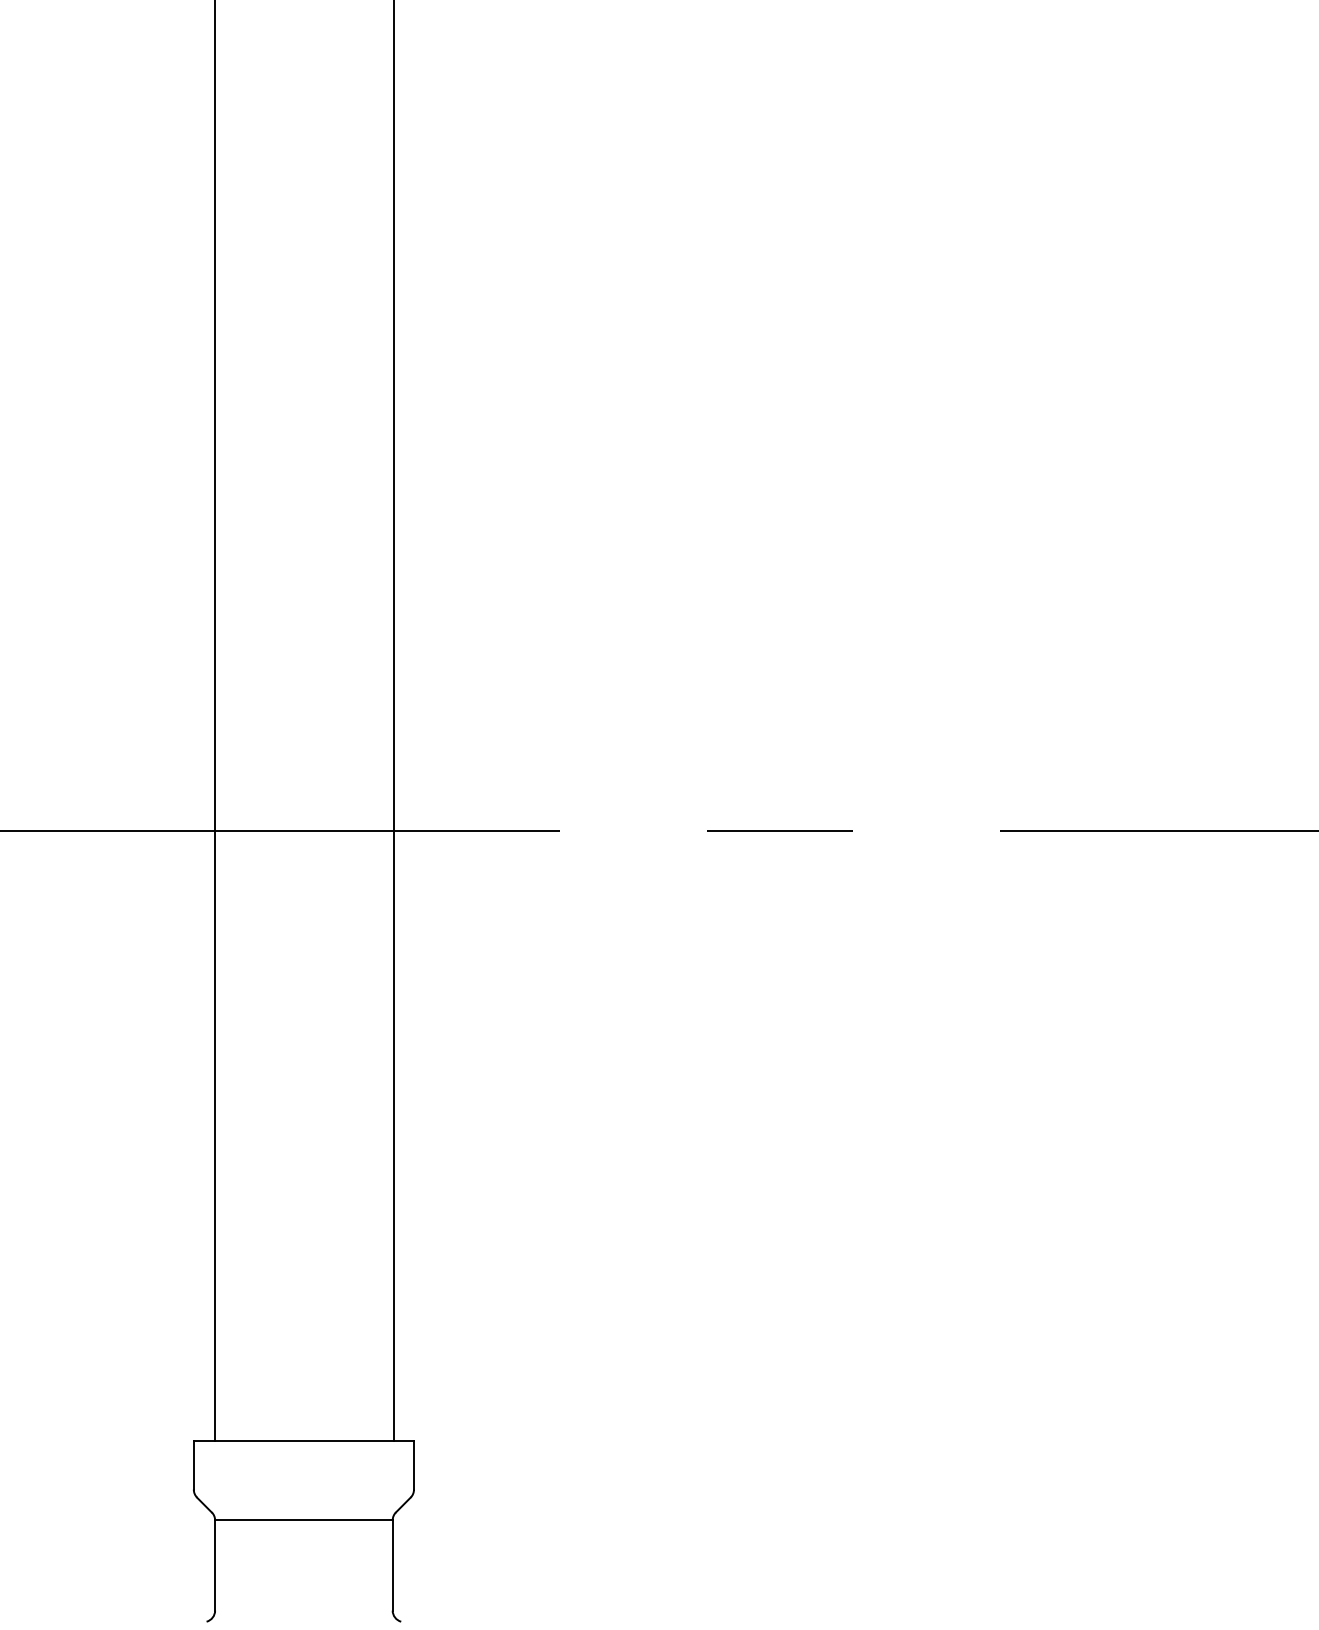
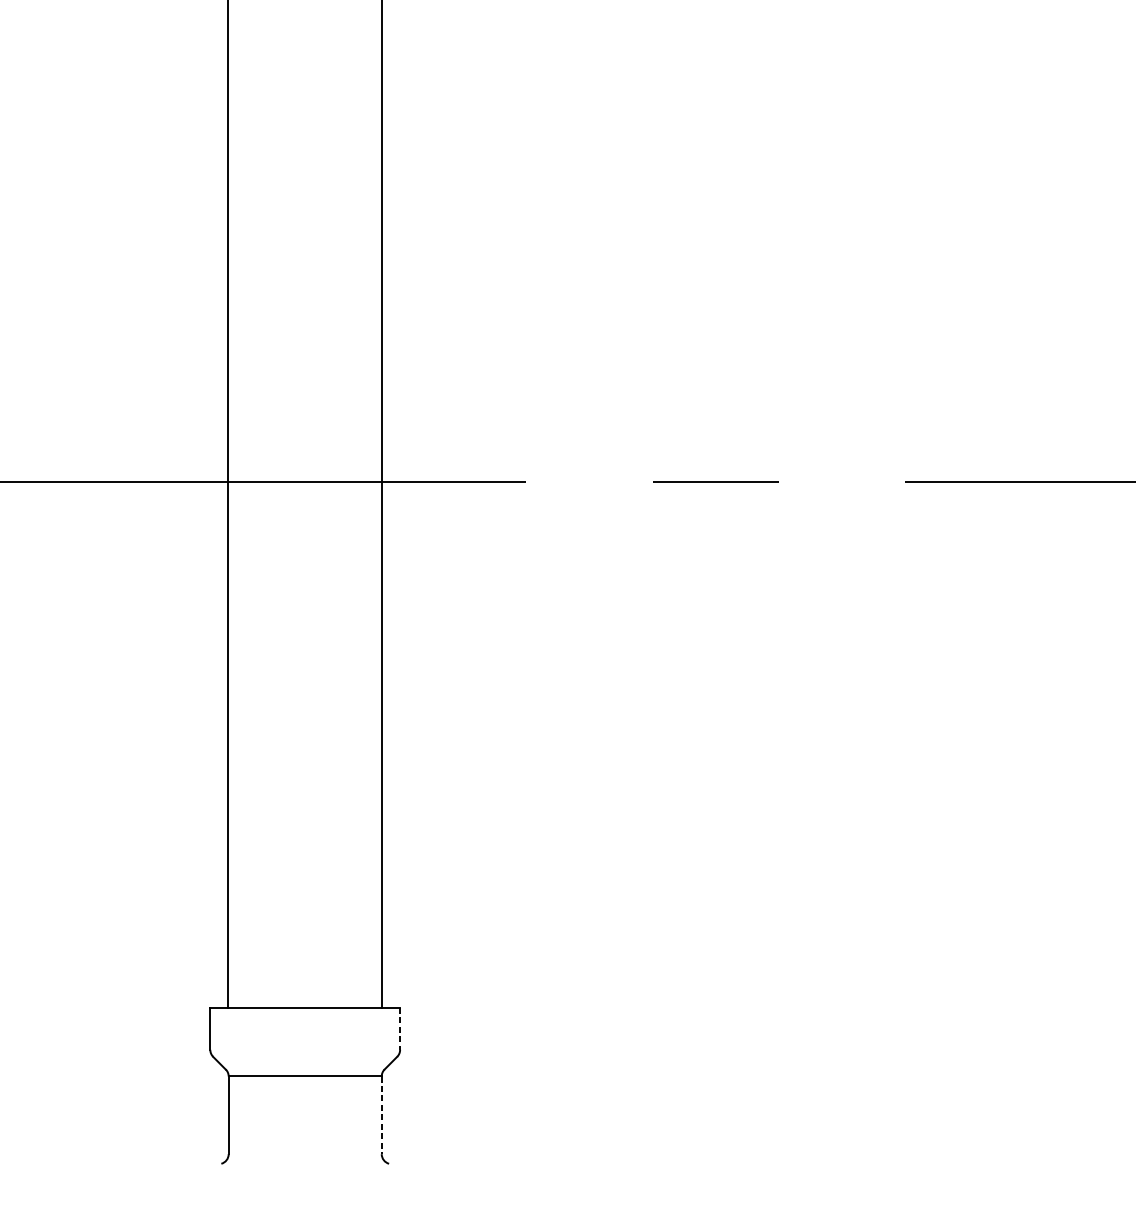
line: (414, 1465) -> (400, 1029), solid -> dashed
line: (392, 1566) -> (381, 1116), solid -> dashed

